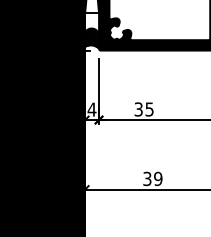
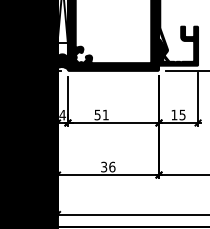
text: (143, 108) -> (101, 114), 35 -> 51
text: (158, 178) -> (112, 166), 39 -> 36

